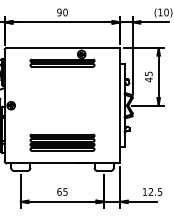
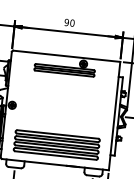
part: (62, 142) -> (56, 144), size x1.4

